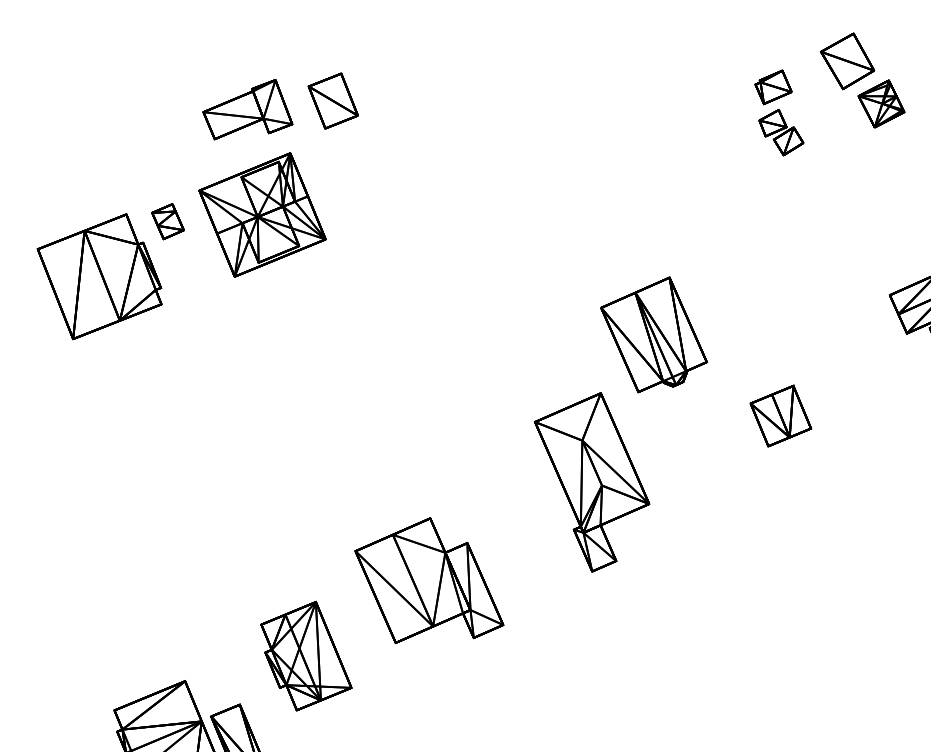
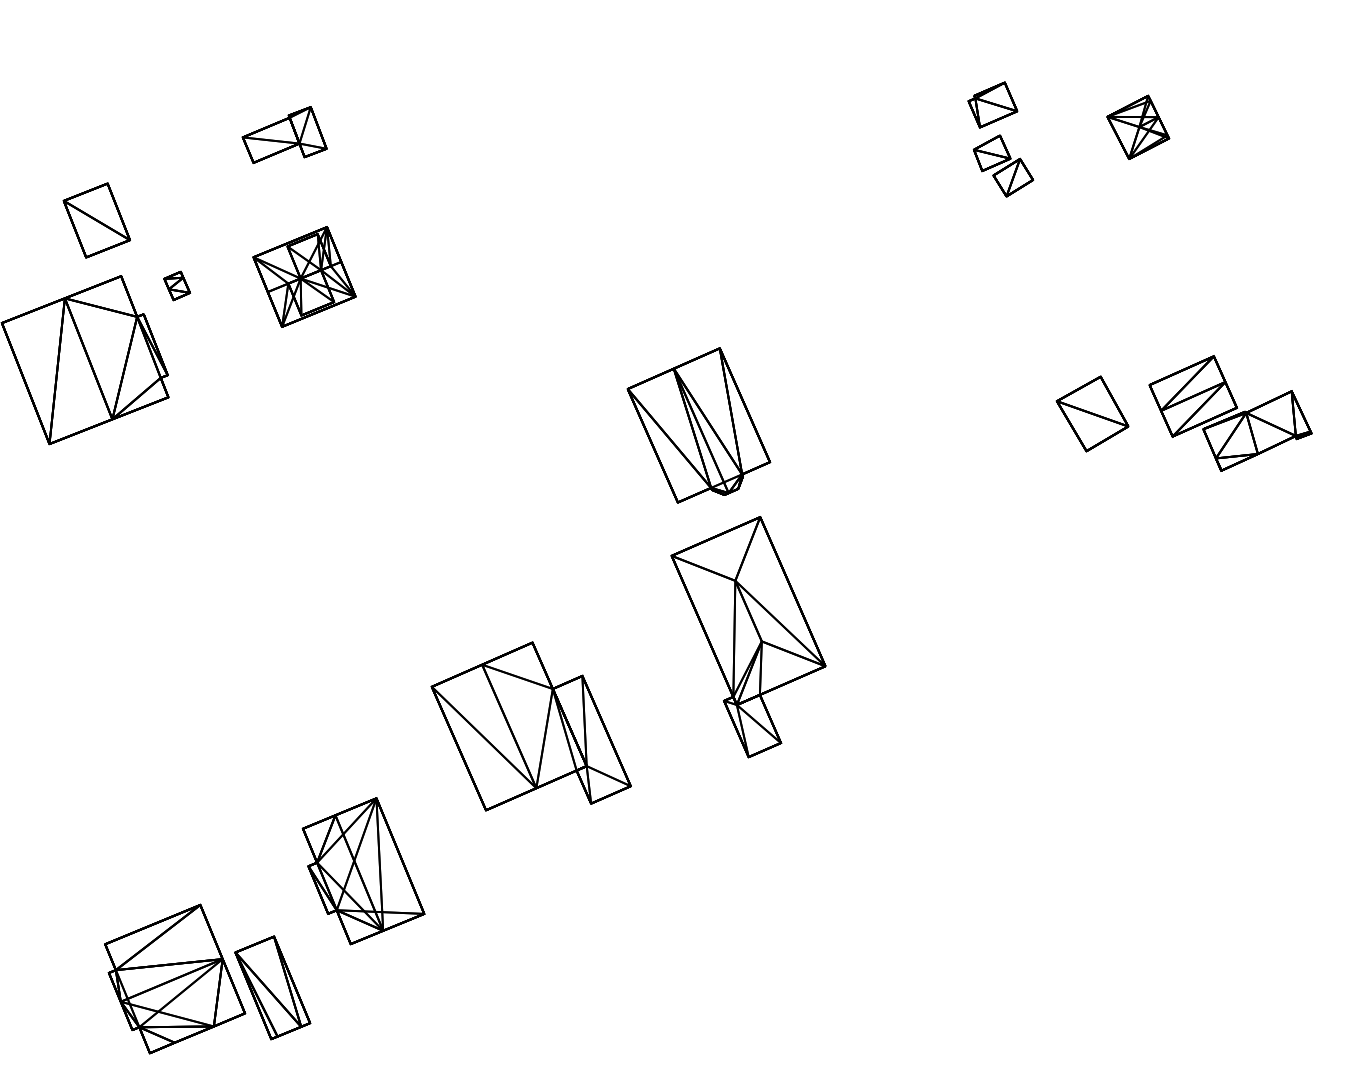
part: (847, 60) -> (1092, 413), moved
part: (333, 101) -> (96, 220), moved
part: (247, 109) -> (284, 134), size x0.7
part: (262, 214) -> (304, 276), size x0.6
part: (167, 221) -> (176, 285), size x0.6
part: (653, 334) -> (698, 425), moved
part: (780, 415) -> (1002, 547), removed
part: (428, 580) -> (530, 726), moved

